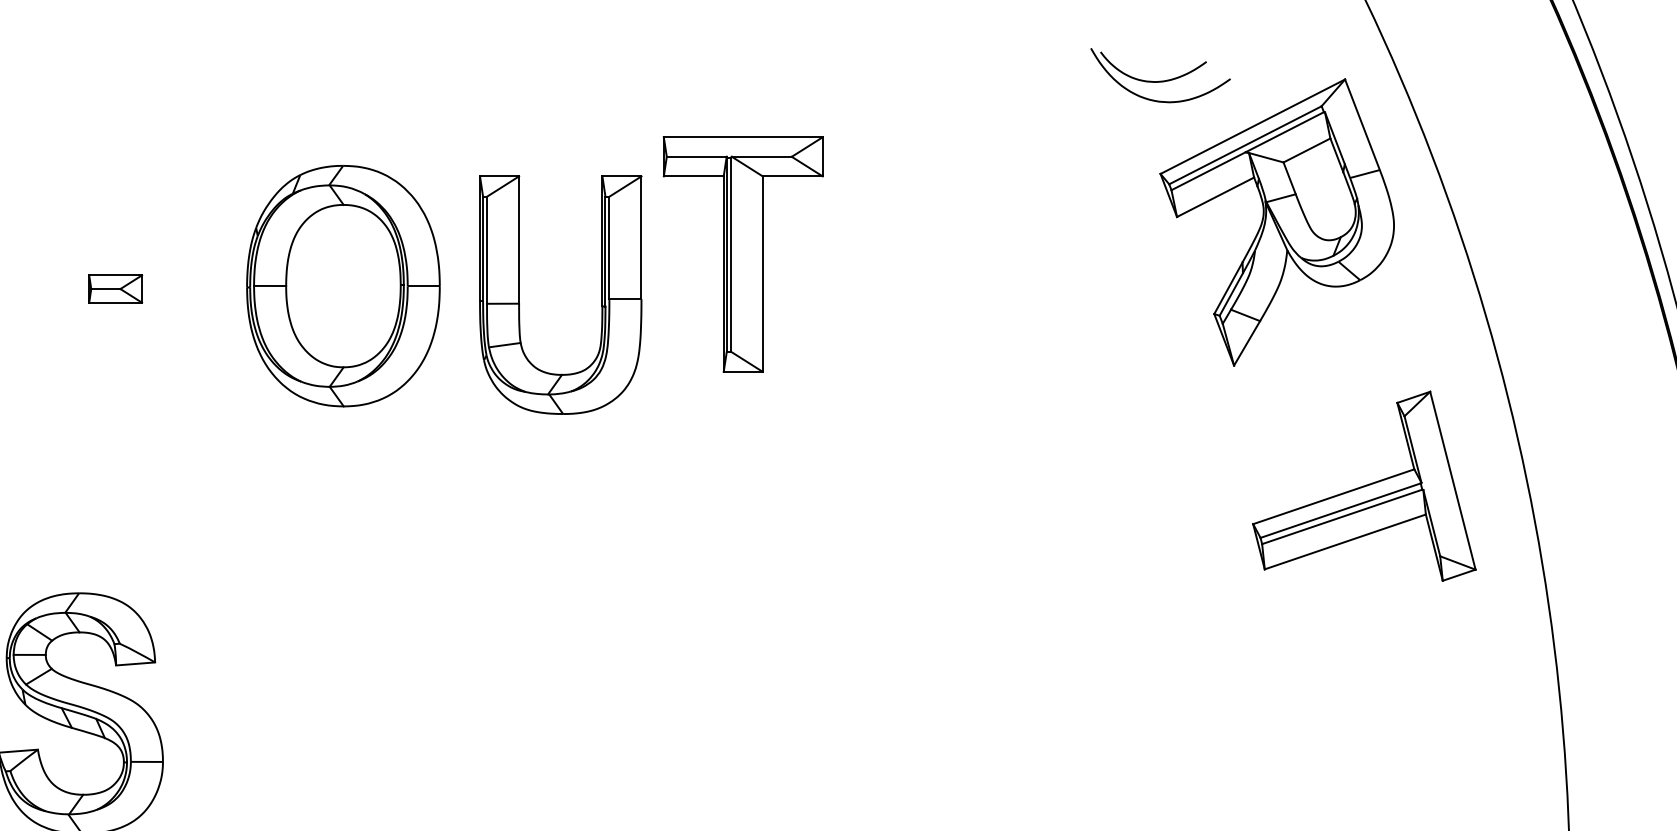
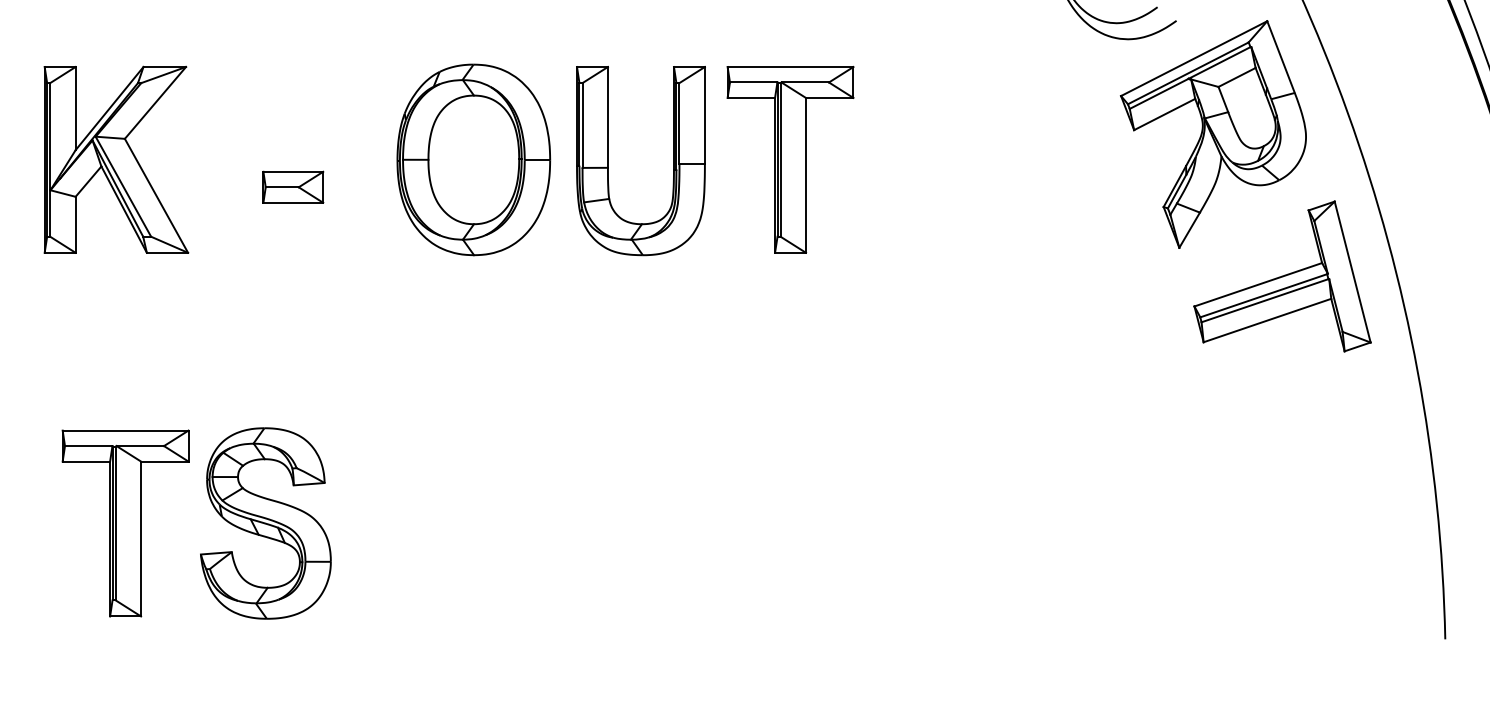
part: (343, 285) -> (473, 159), moved
part: (115, 288) -> (293, 186), size x1.43
part: (519, 295) -> (608, 161), moved
part: (1364, 486) -> (1282, 276), moved

